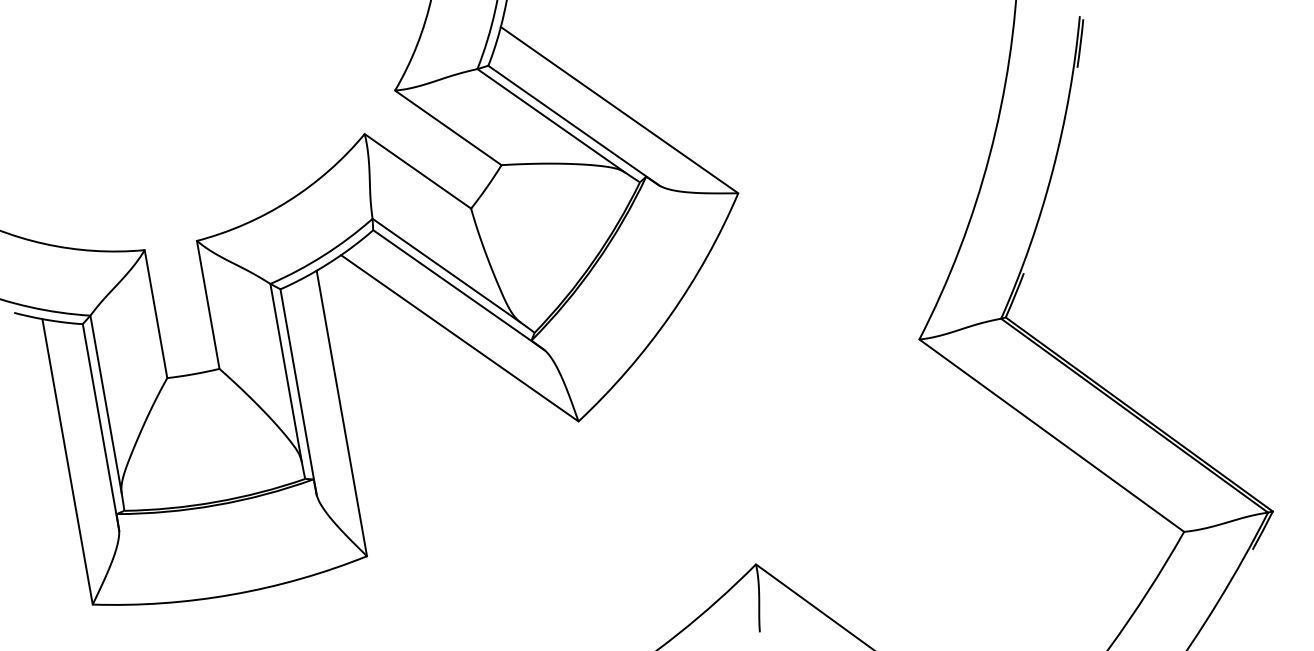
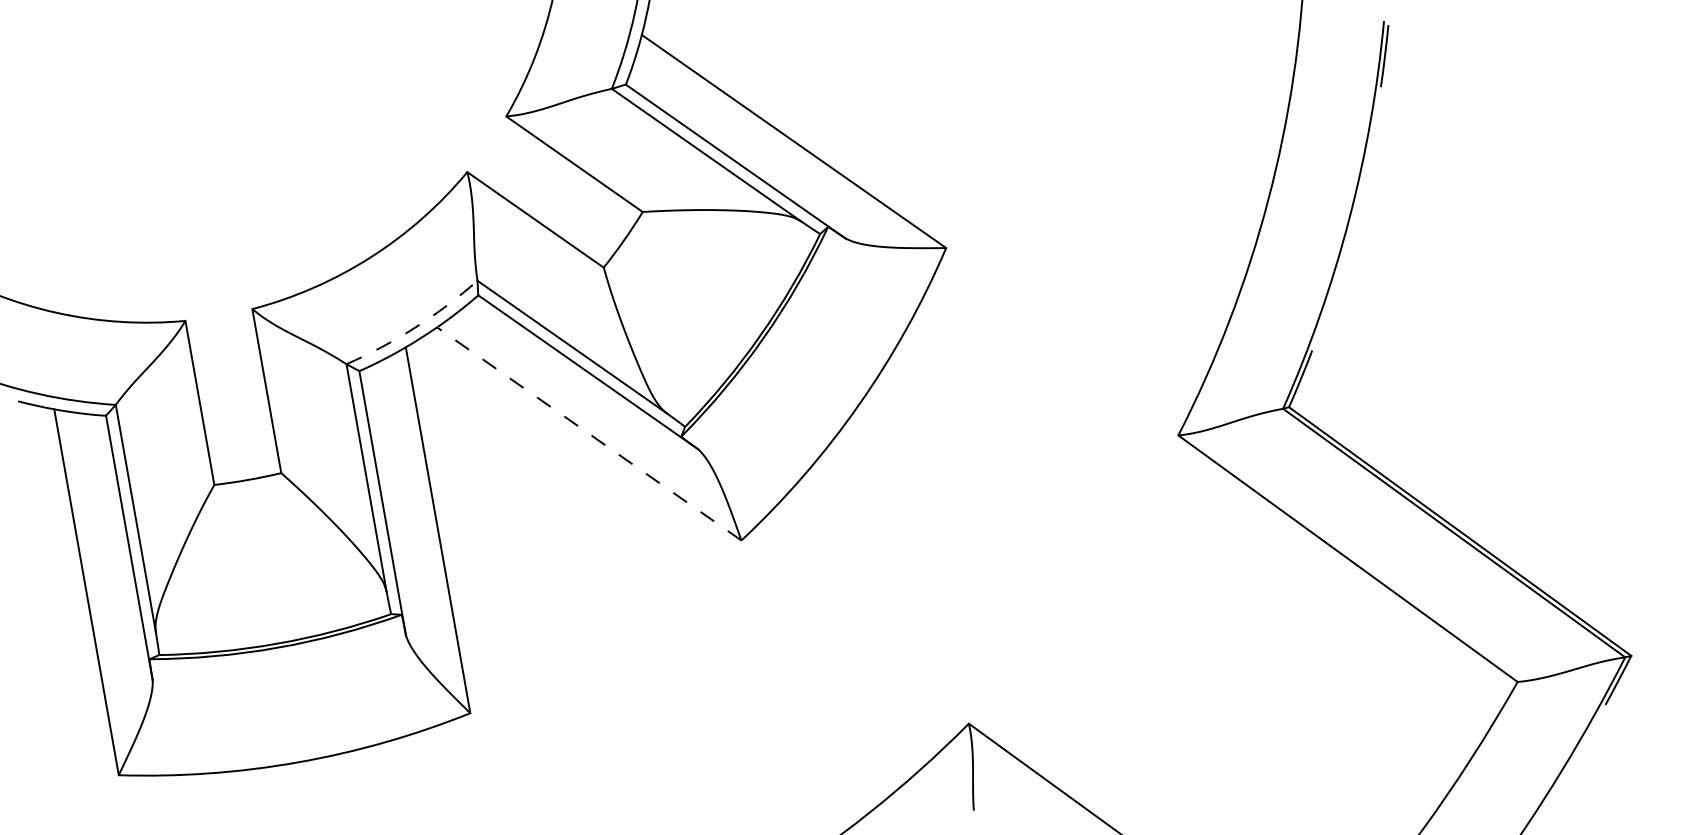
arc: (324, 255) -> (415, 327), solid -> dashed
line: (459, 337) -> (589, 433), solid -> dashed

